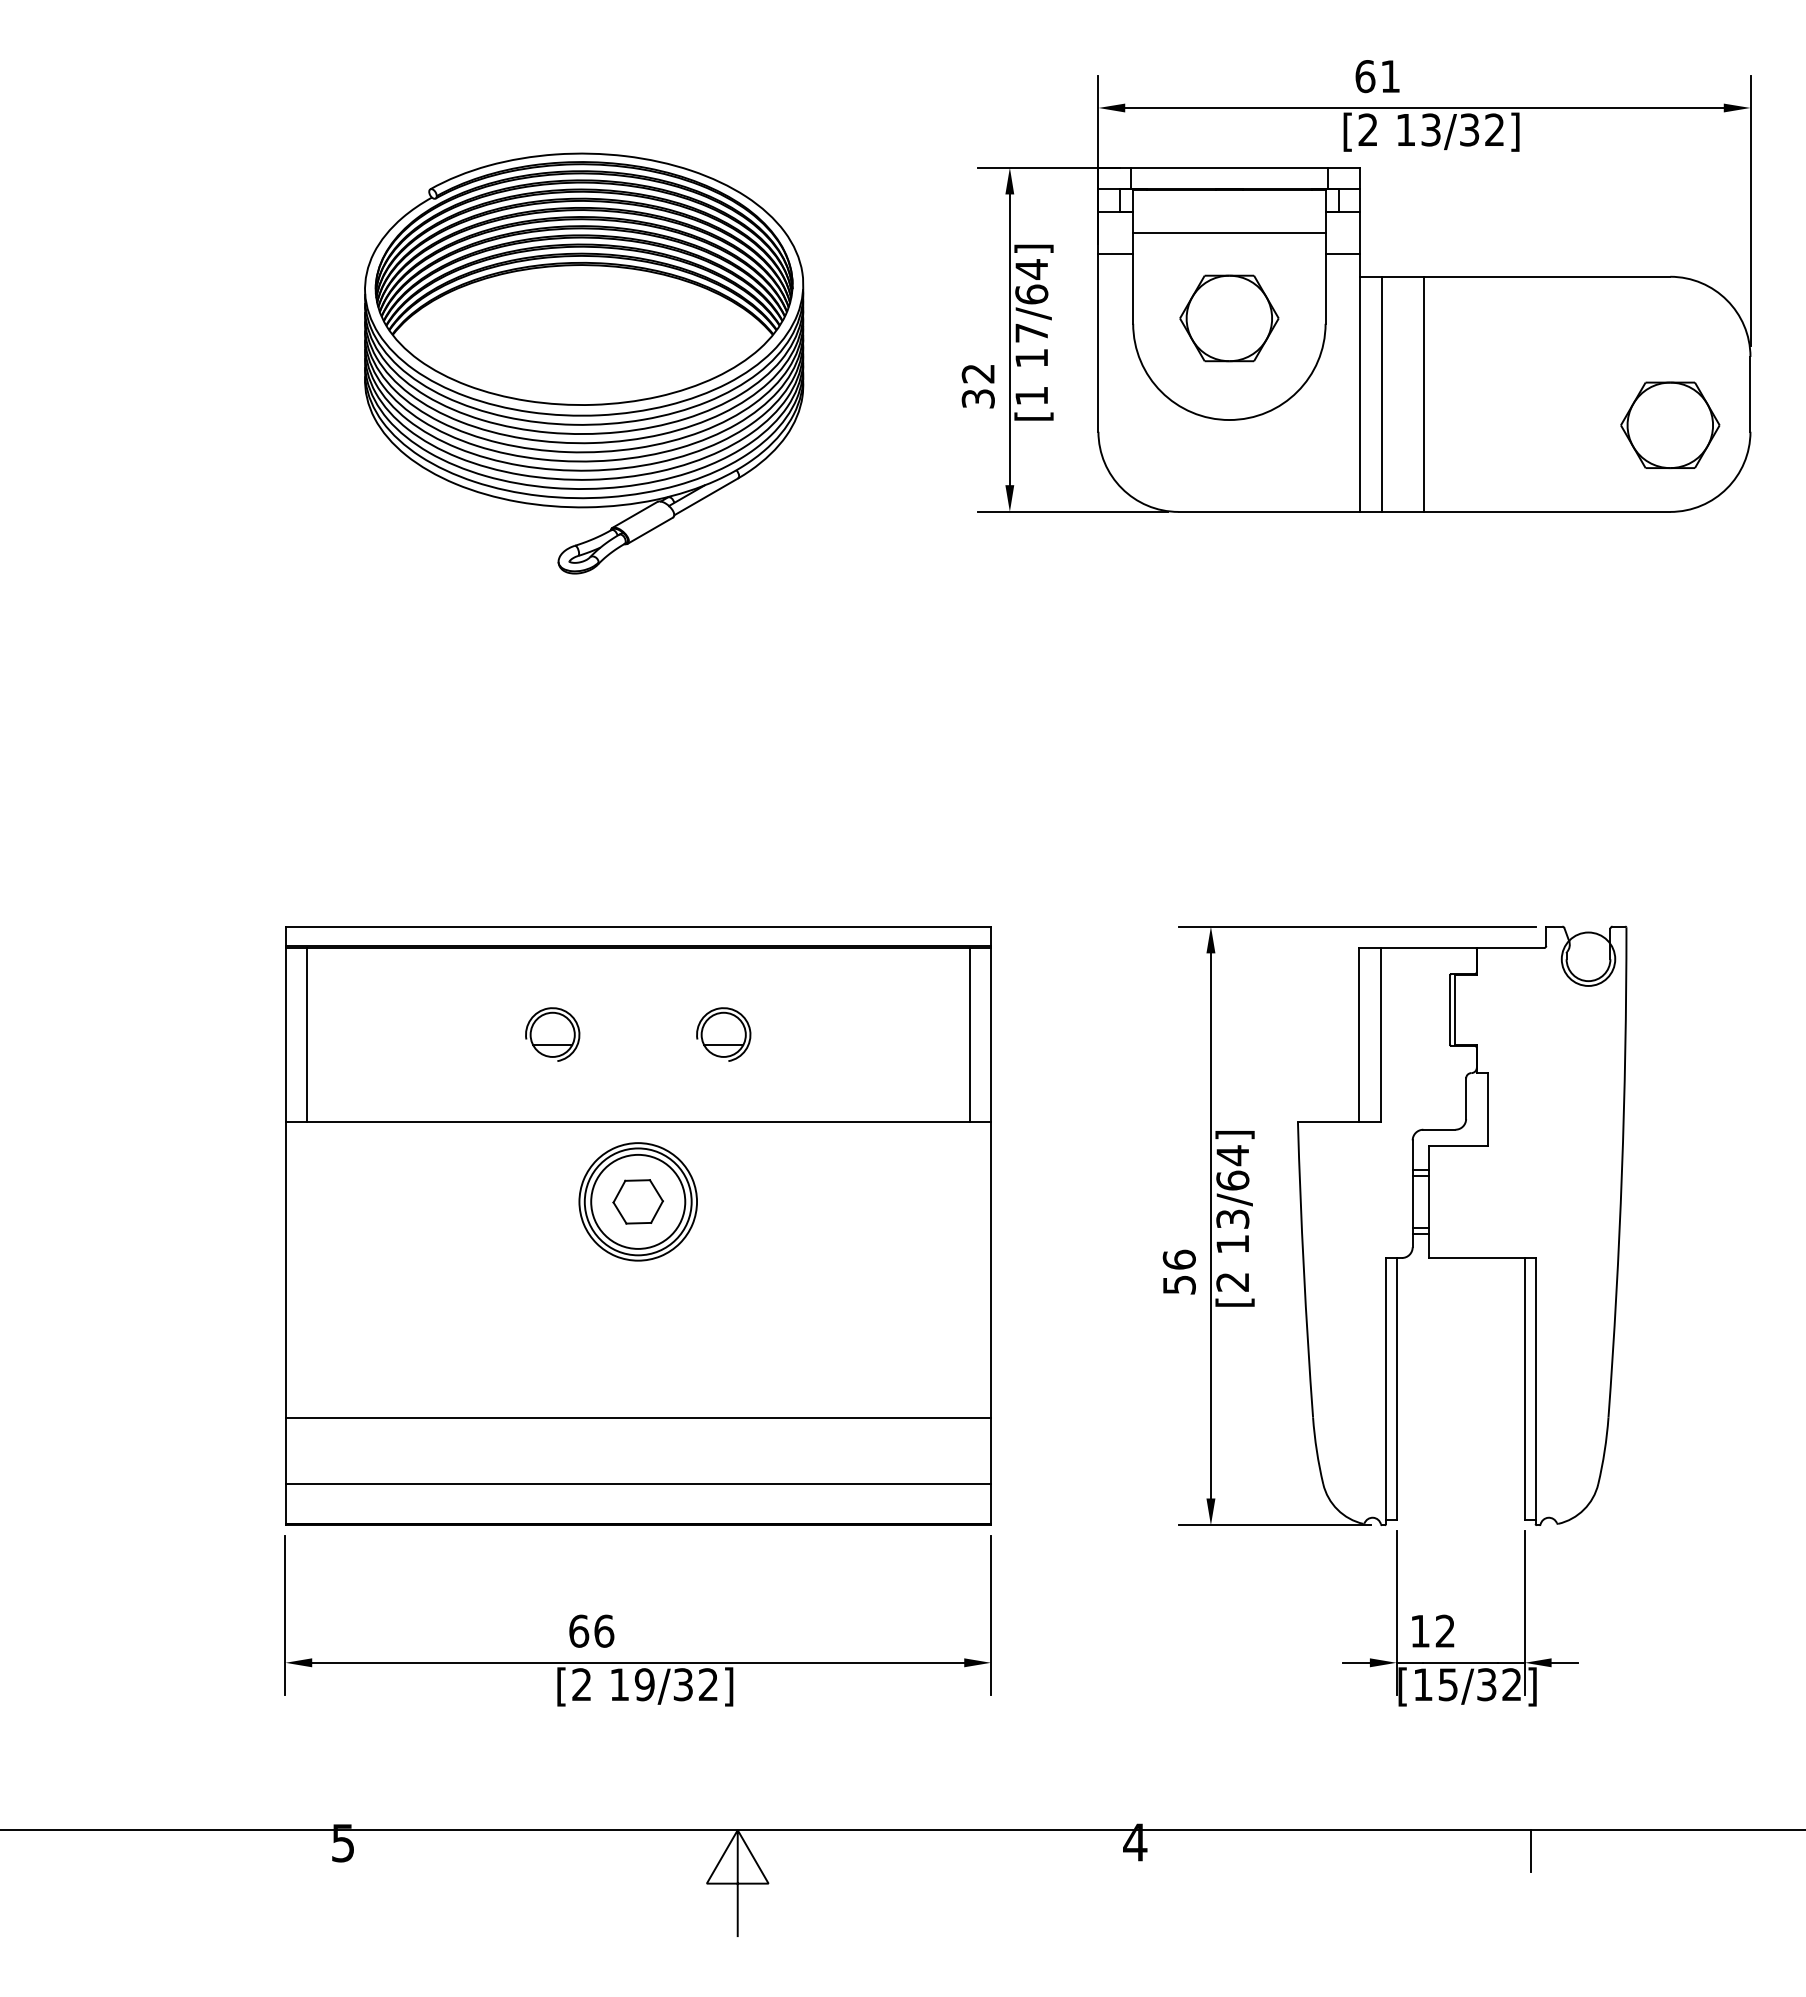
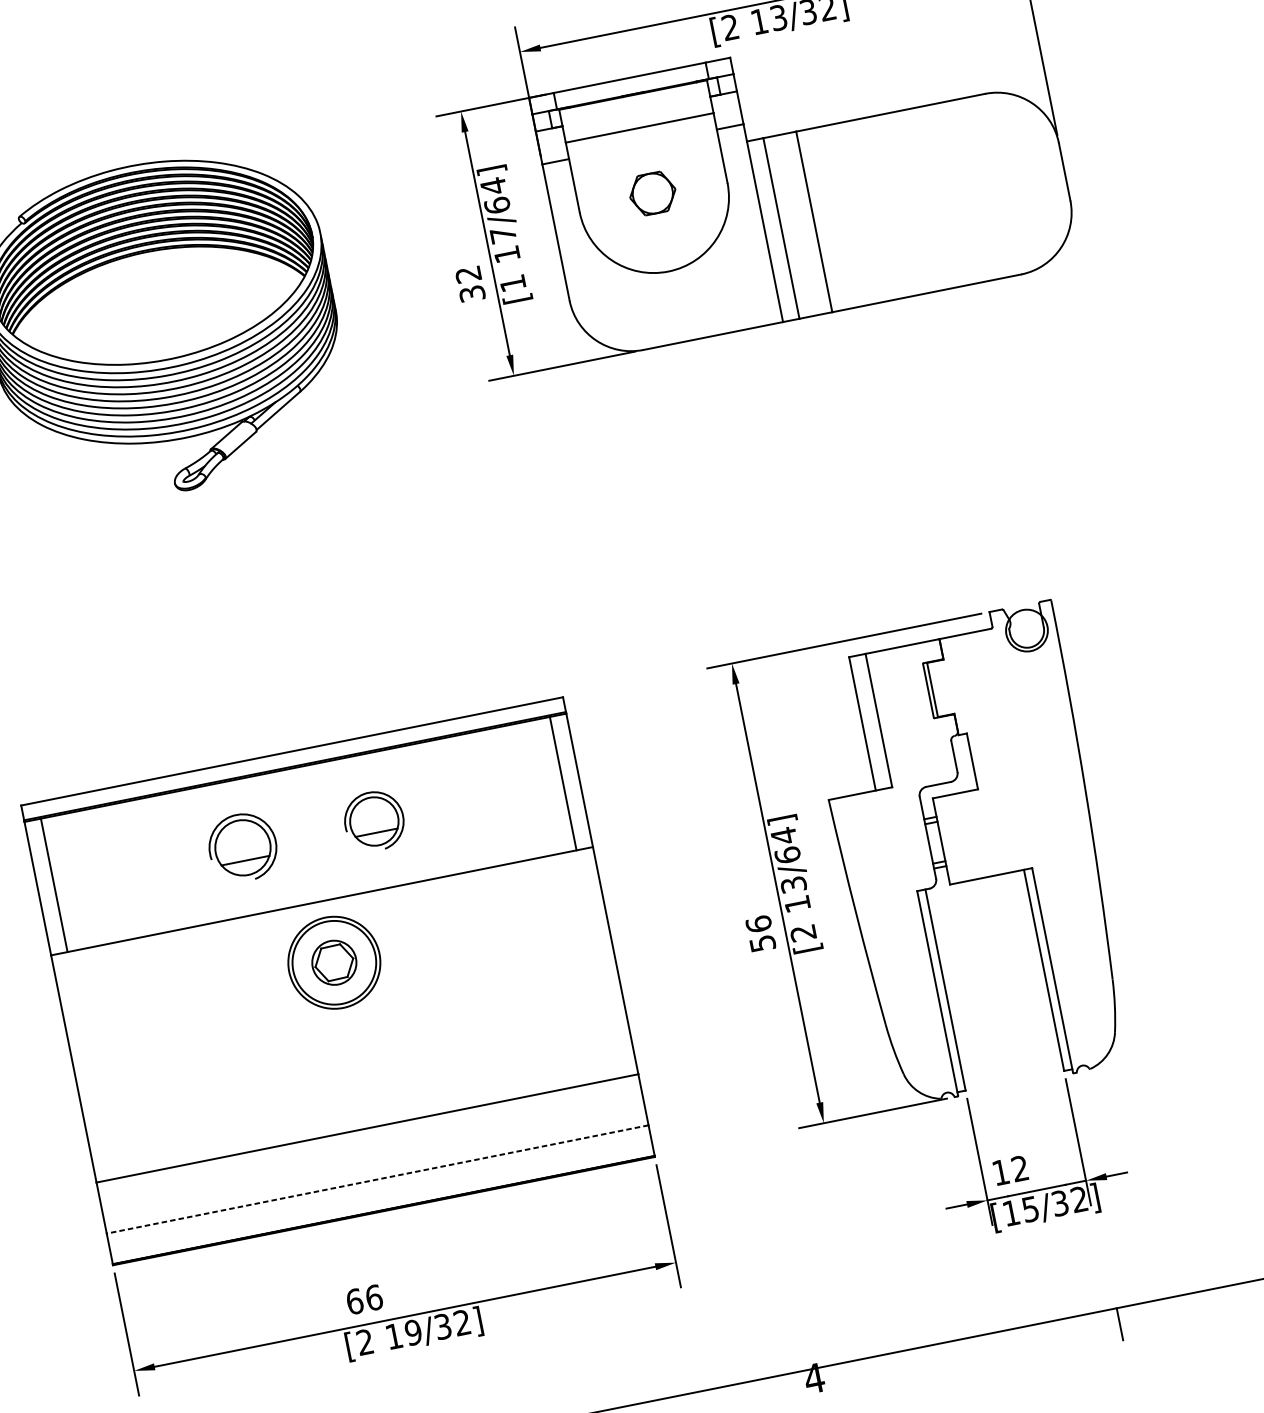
part: (1229, 318) -> (652, 193), size x0.6
part: (1670, 425) -> (1008, 208), removed
part: (552, 1034) -> (242, 847), size x1.6
part: (723, 1034) -> (374, 821), size x1.4
circle: (638, 1201) -> (334, 962), size x0.6
line: (638, 1484) -> (377, 1179), solid -> dashed

